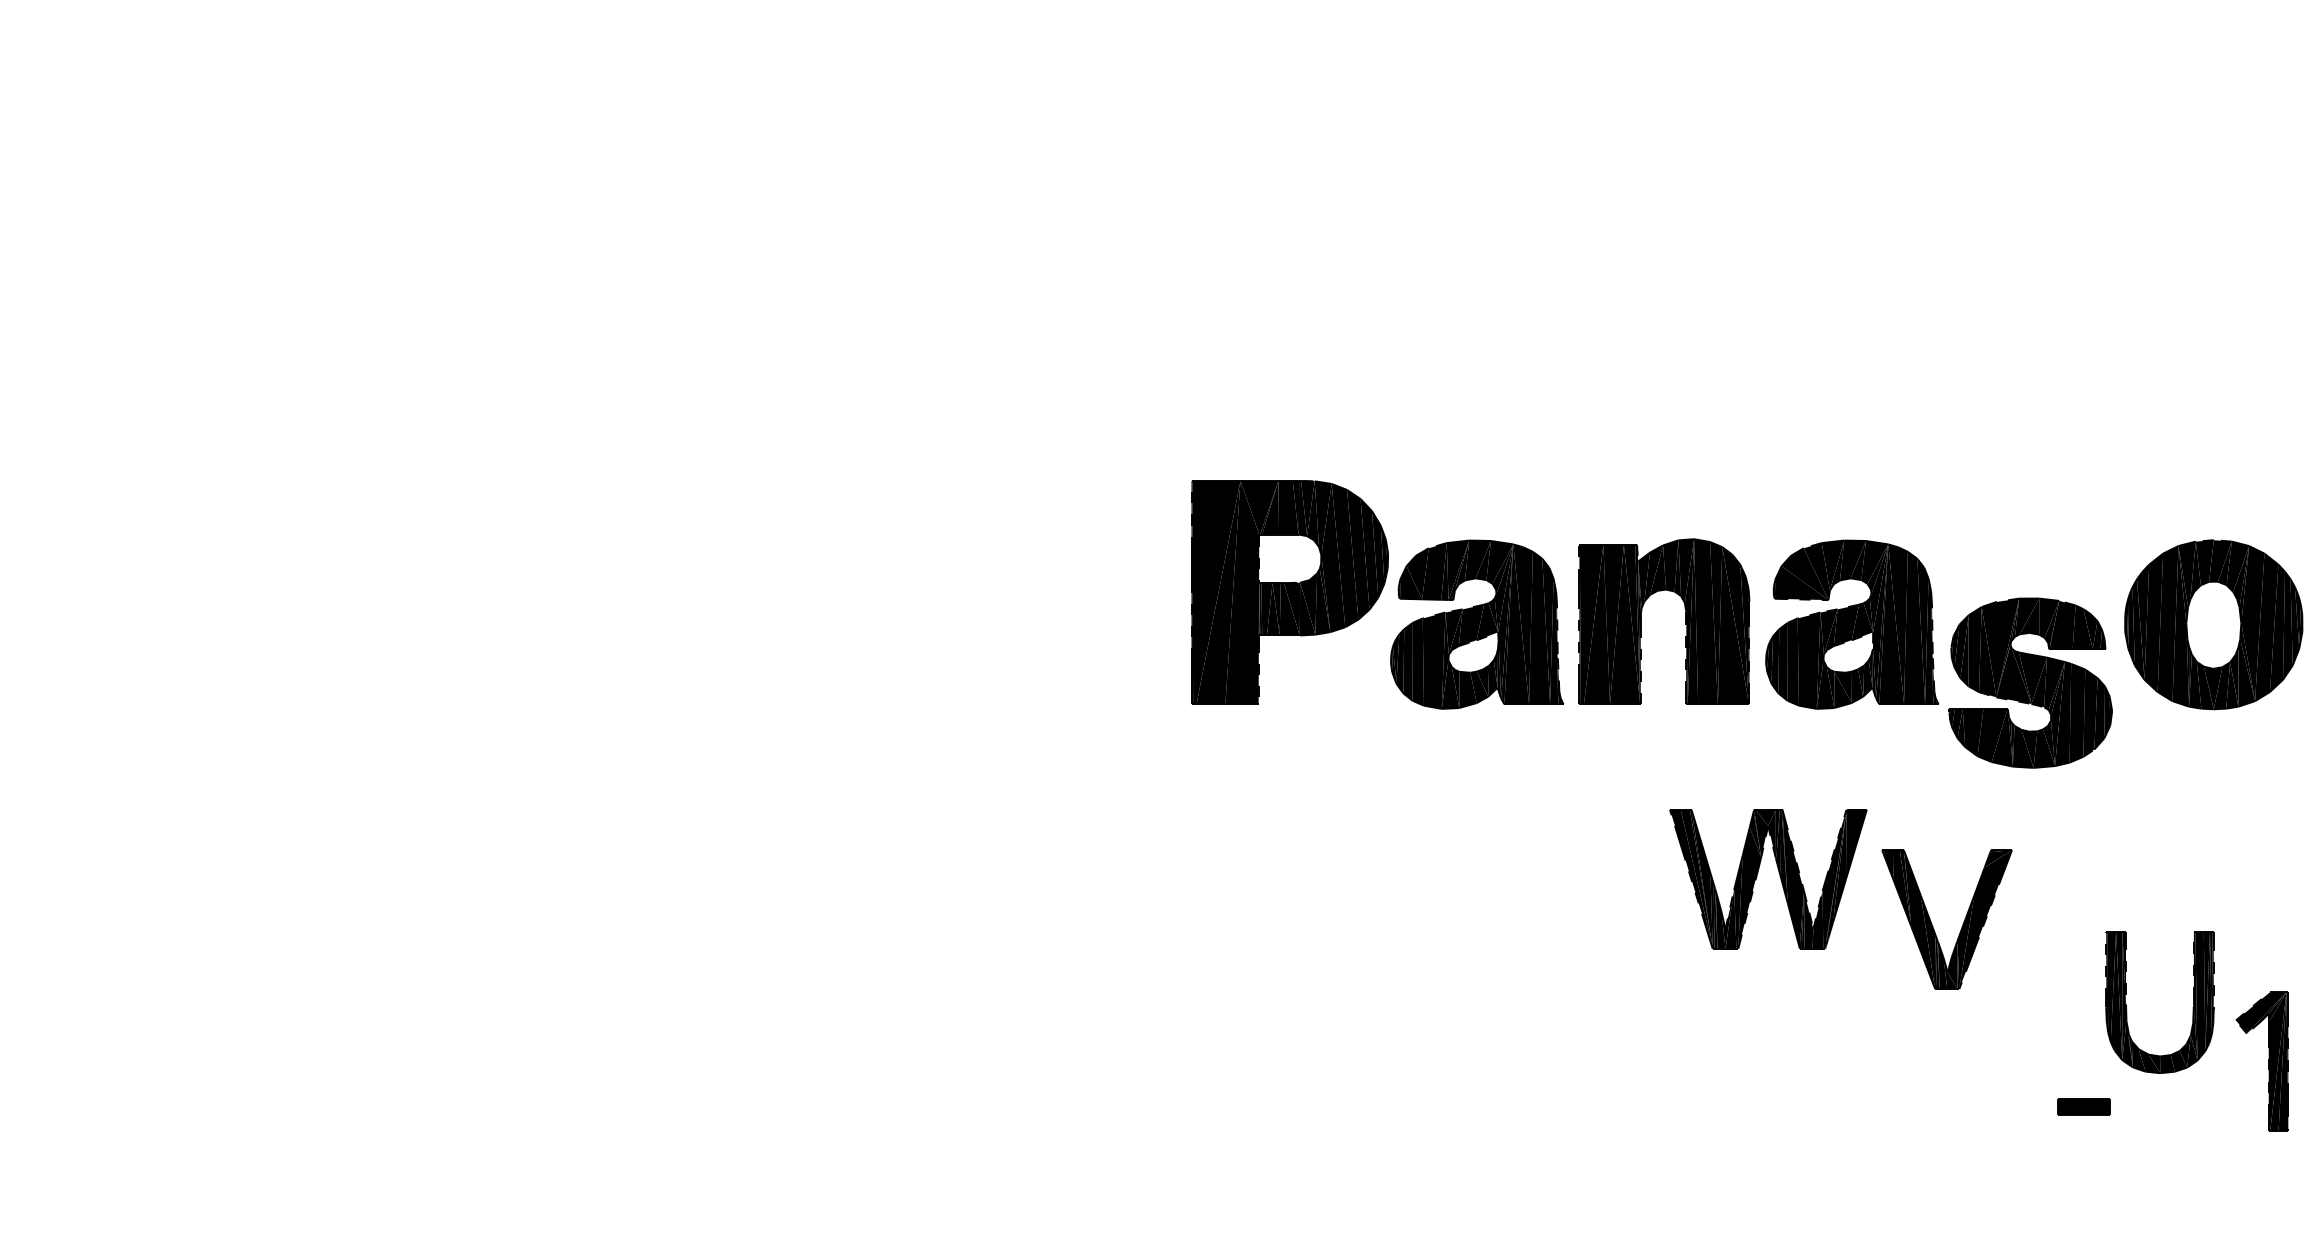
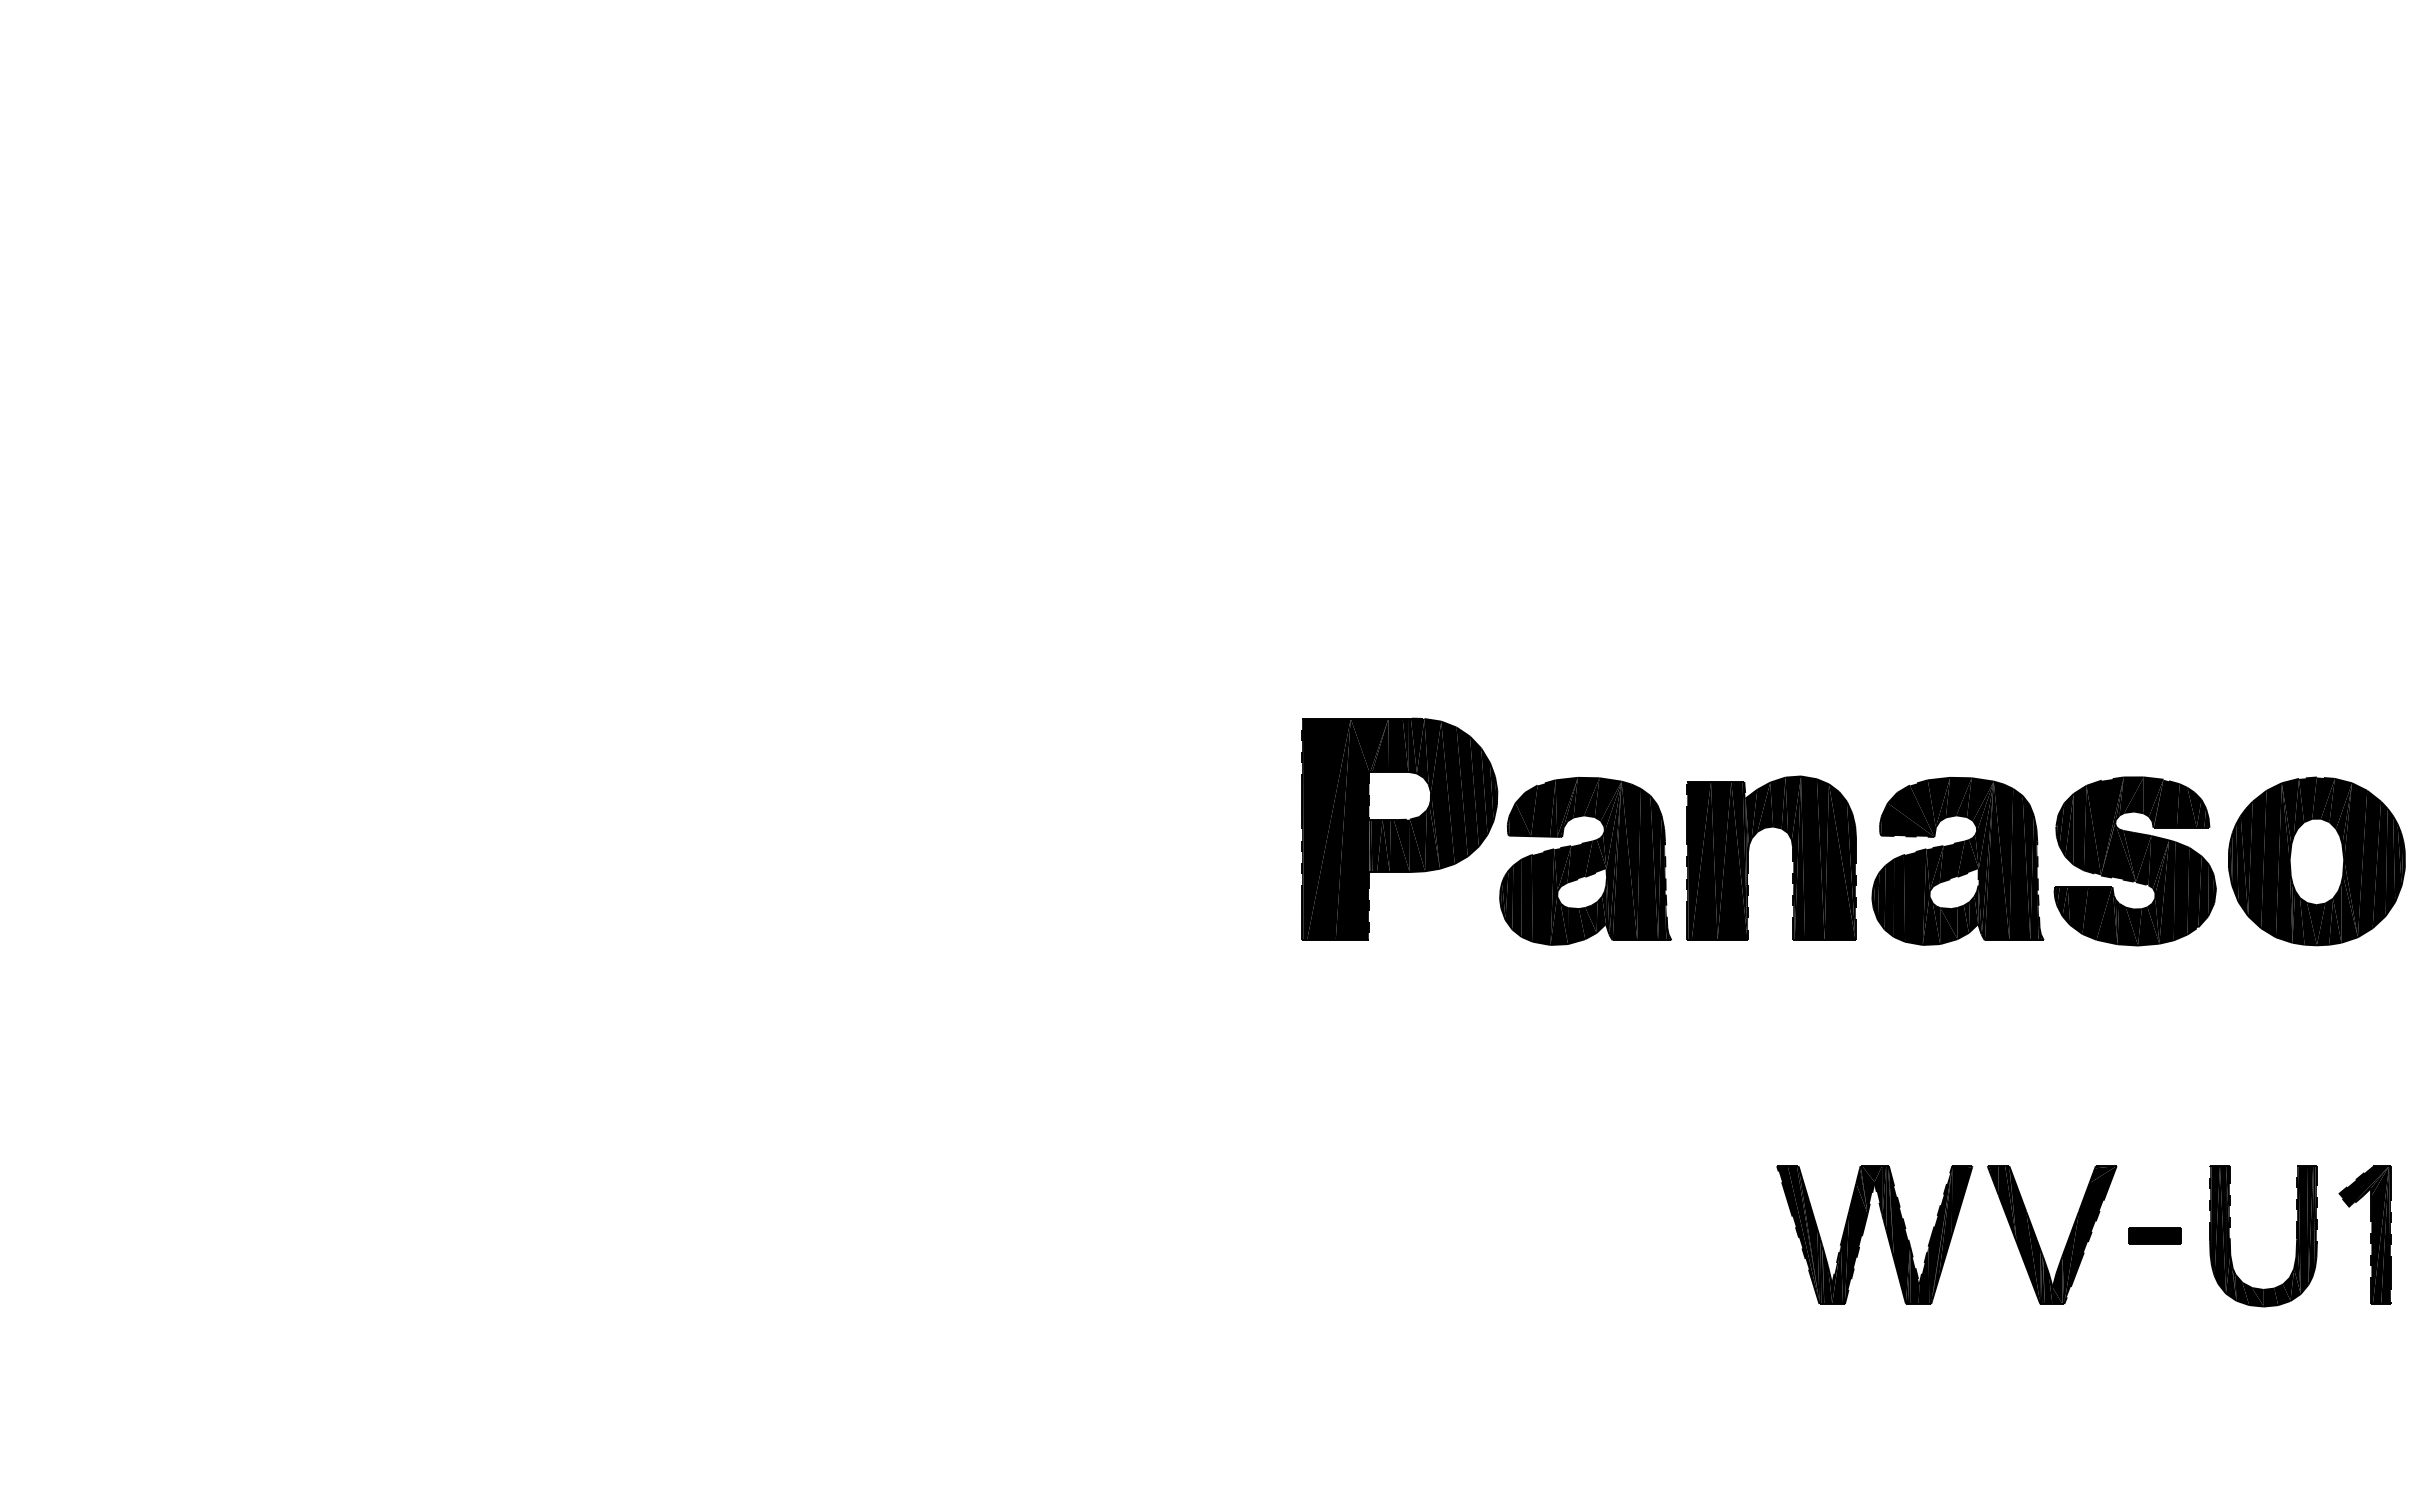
part: (2030, 683) -> (2134, 861), moved
part: (1758, 874) -> (1864, 1230), moved
part: (1932, 923) -> (2037, 1238), moved
part: (2261, 1061) -> (2364, 1234), moved
part: (2083, 1106) -> (2154, 1235), moved

